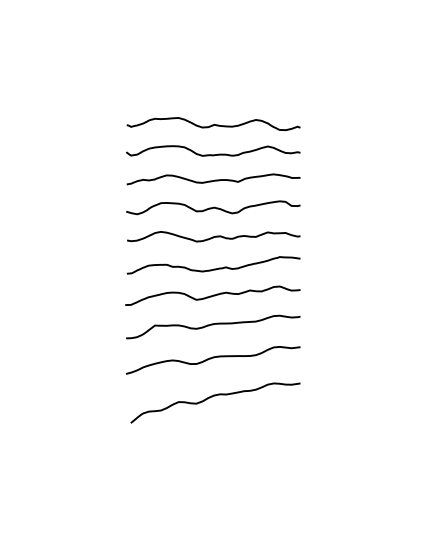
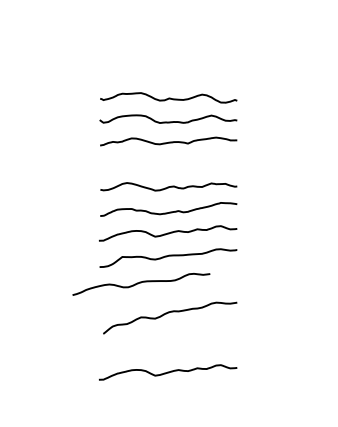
curve: (213, 207) -> (168, 163), removed
curve: (213, 359) -> (141, 283), moved
curve: (213, 471) -> (168, 372), added

